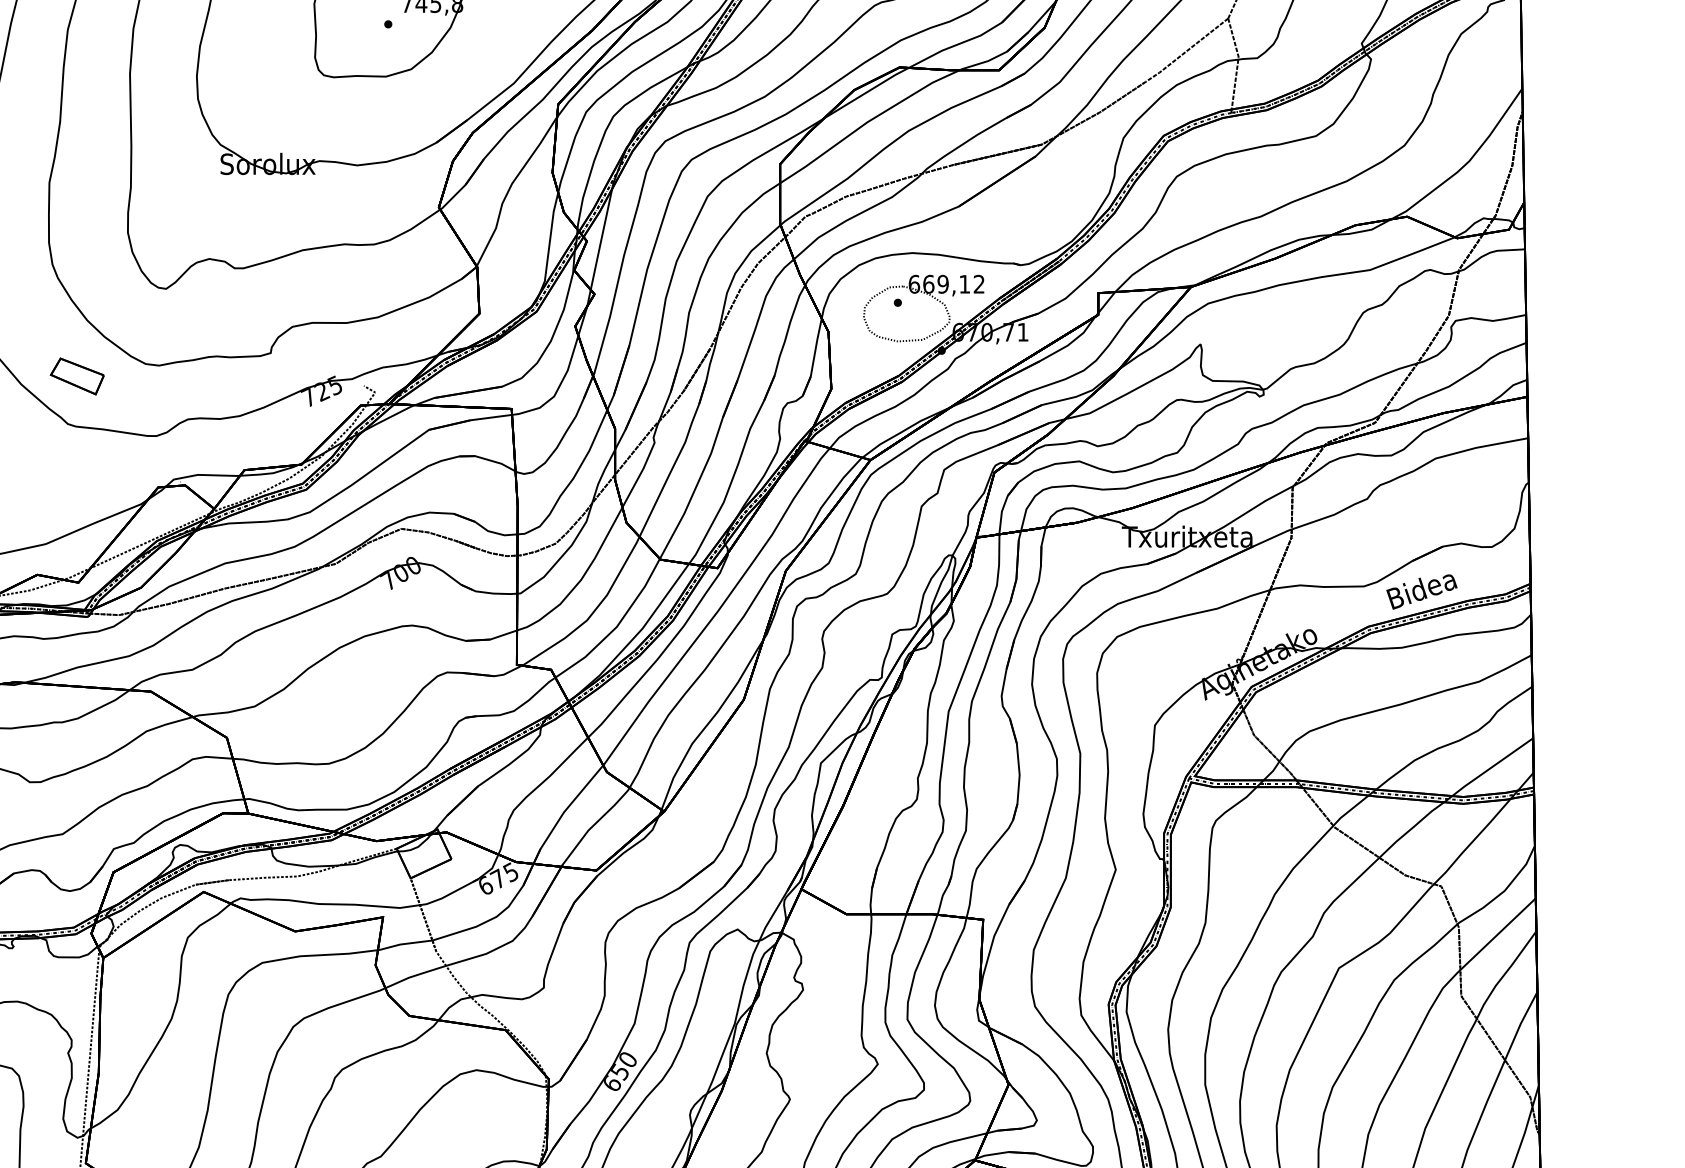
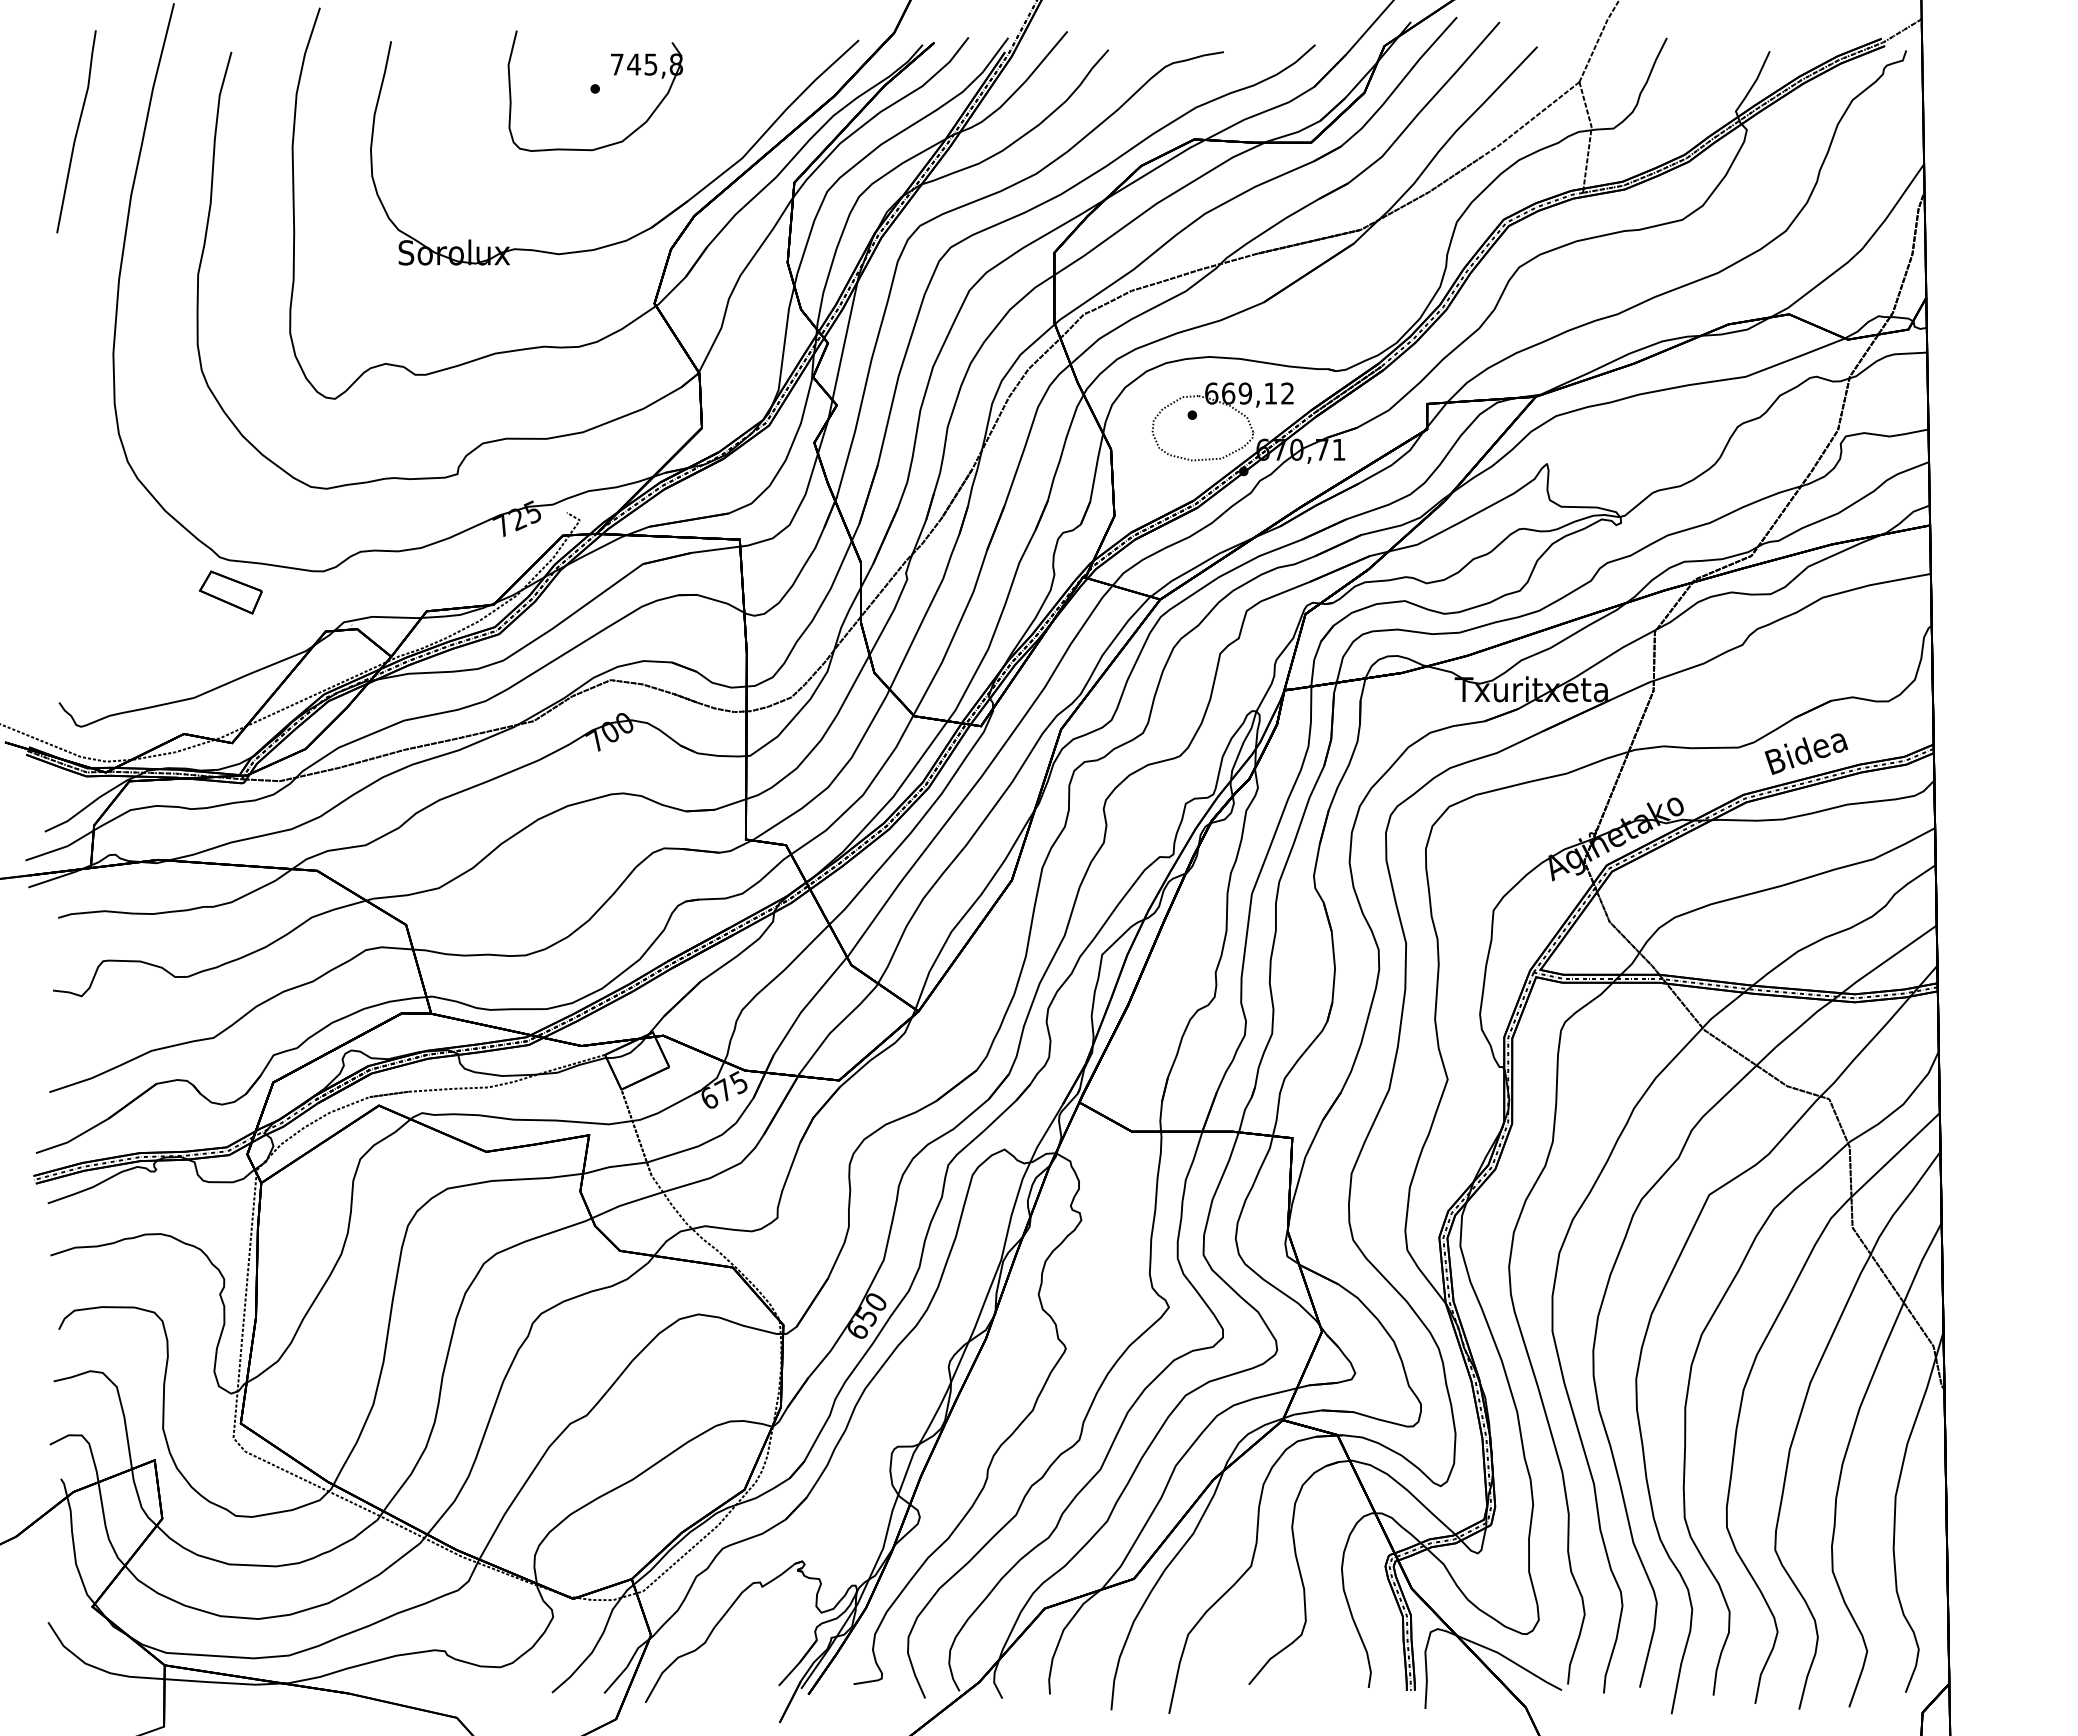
part: (77, 376) -> (230, 592), moved

